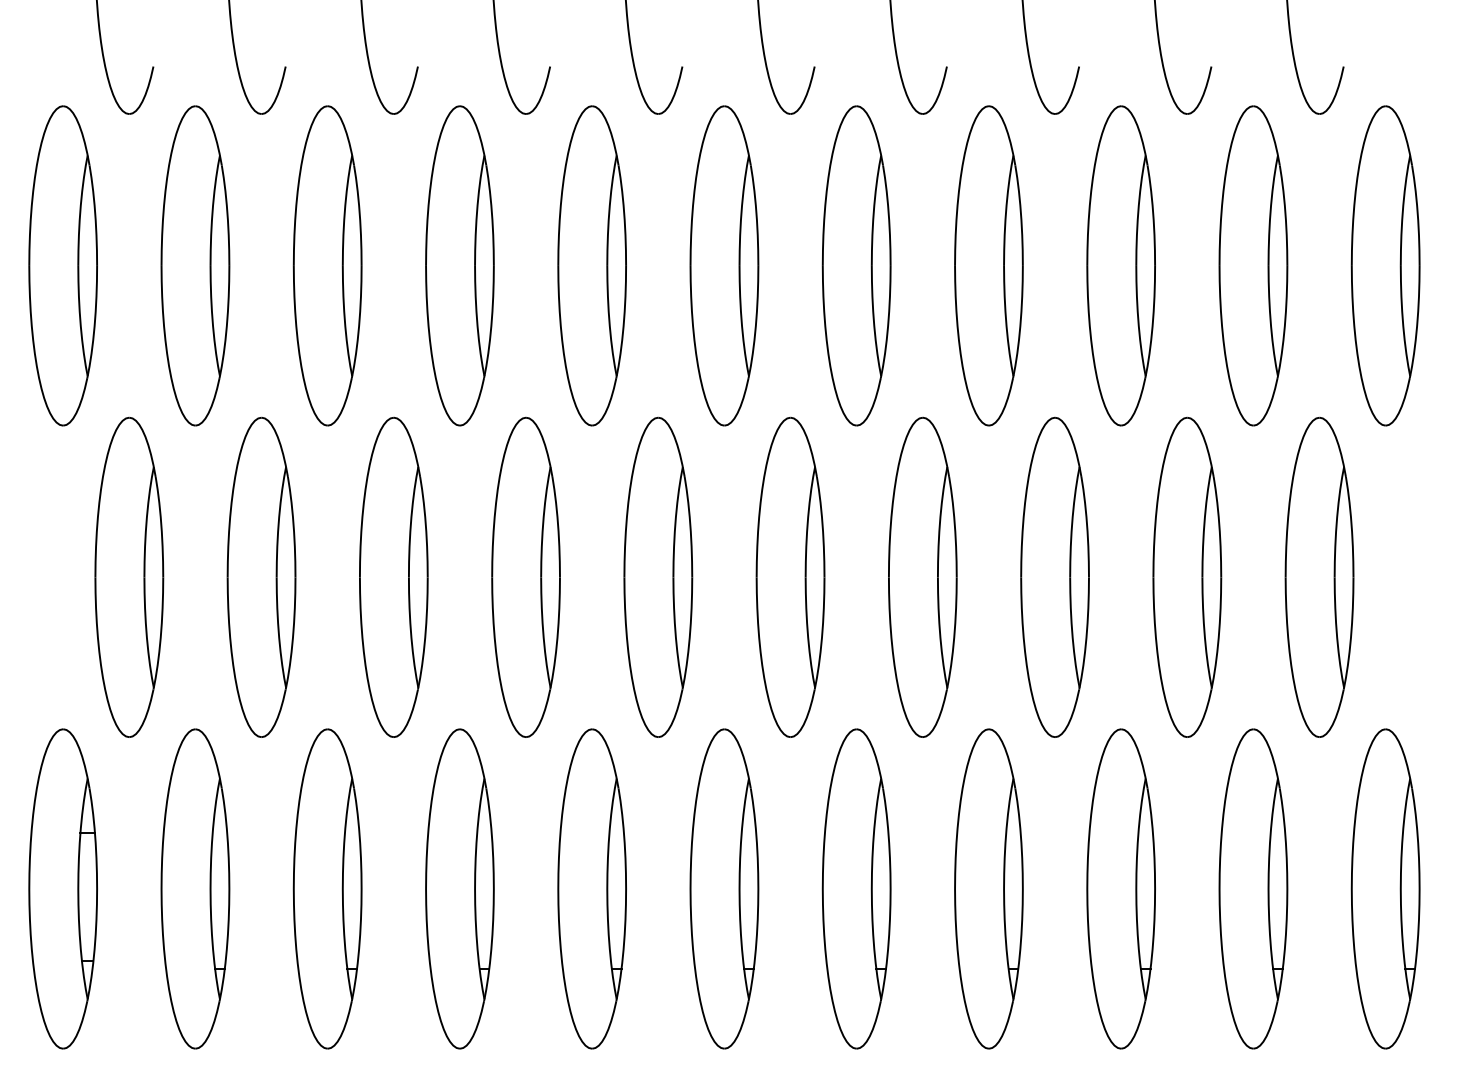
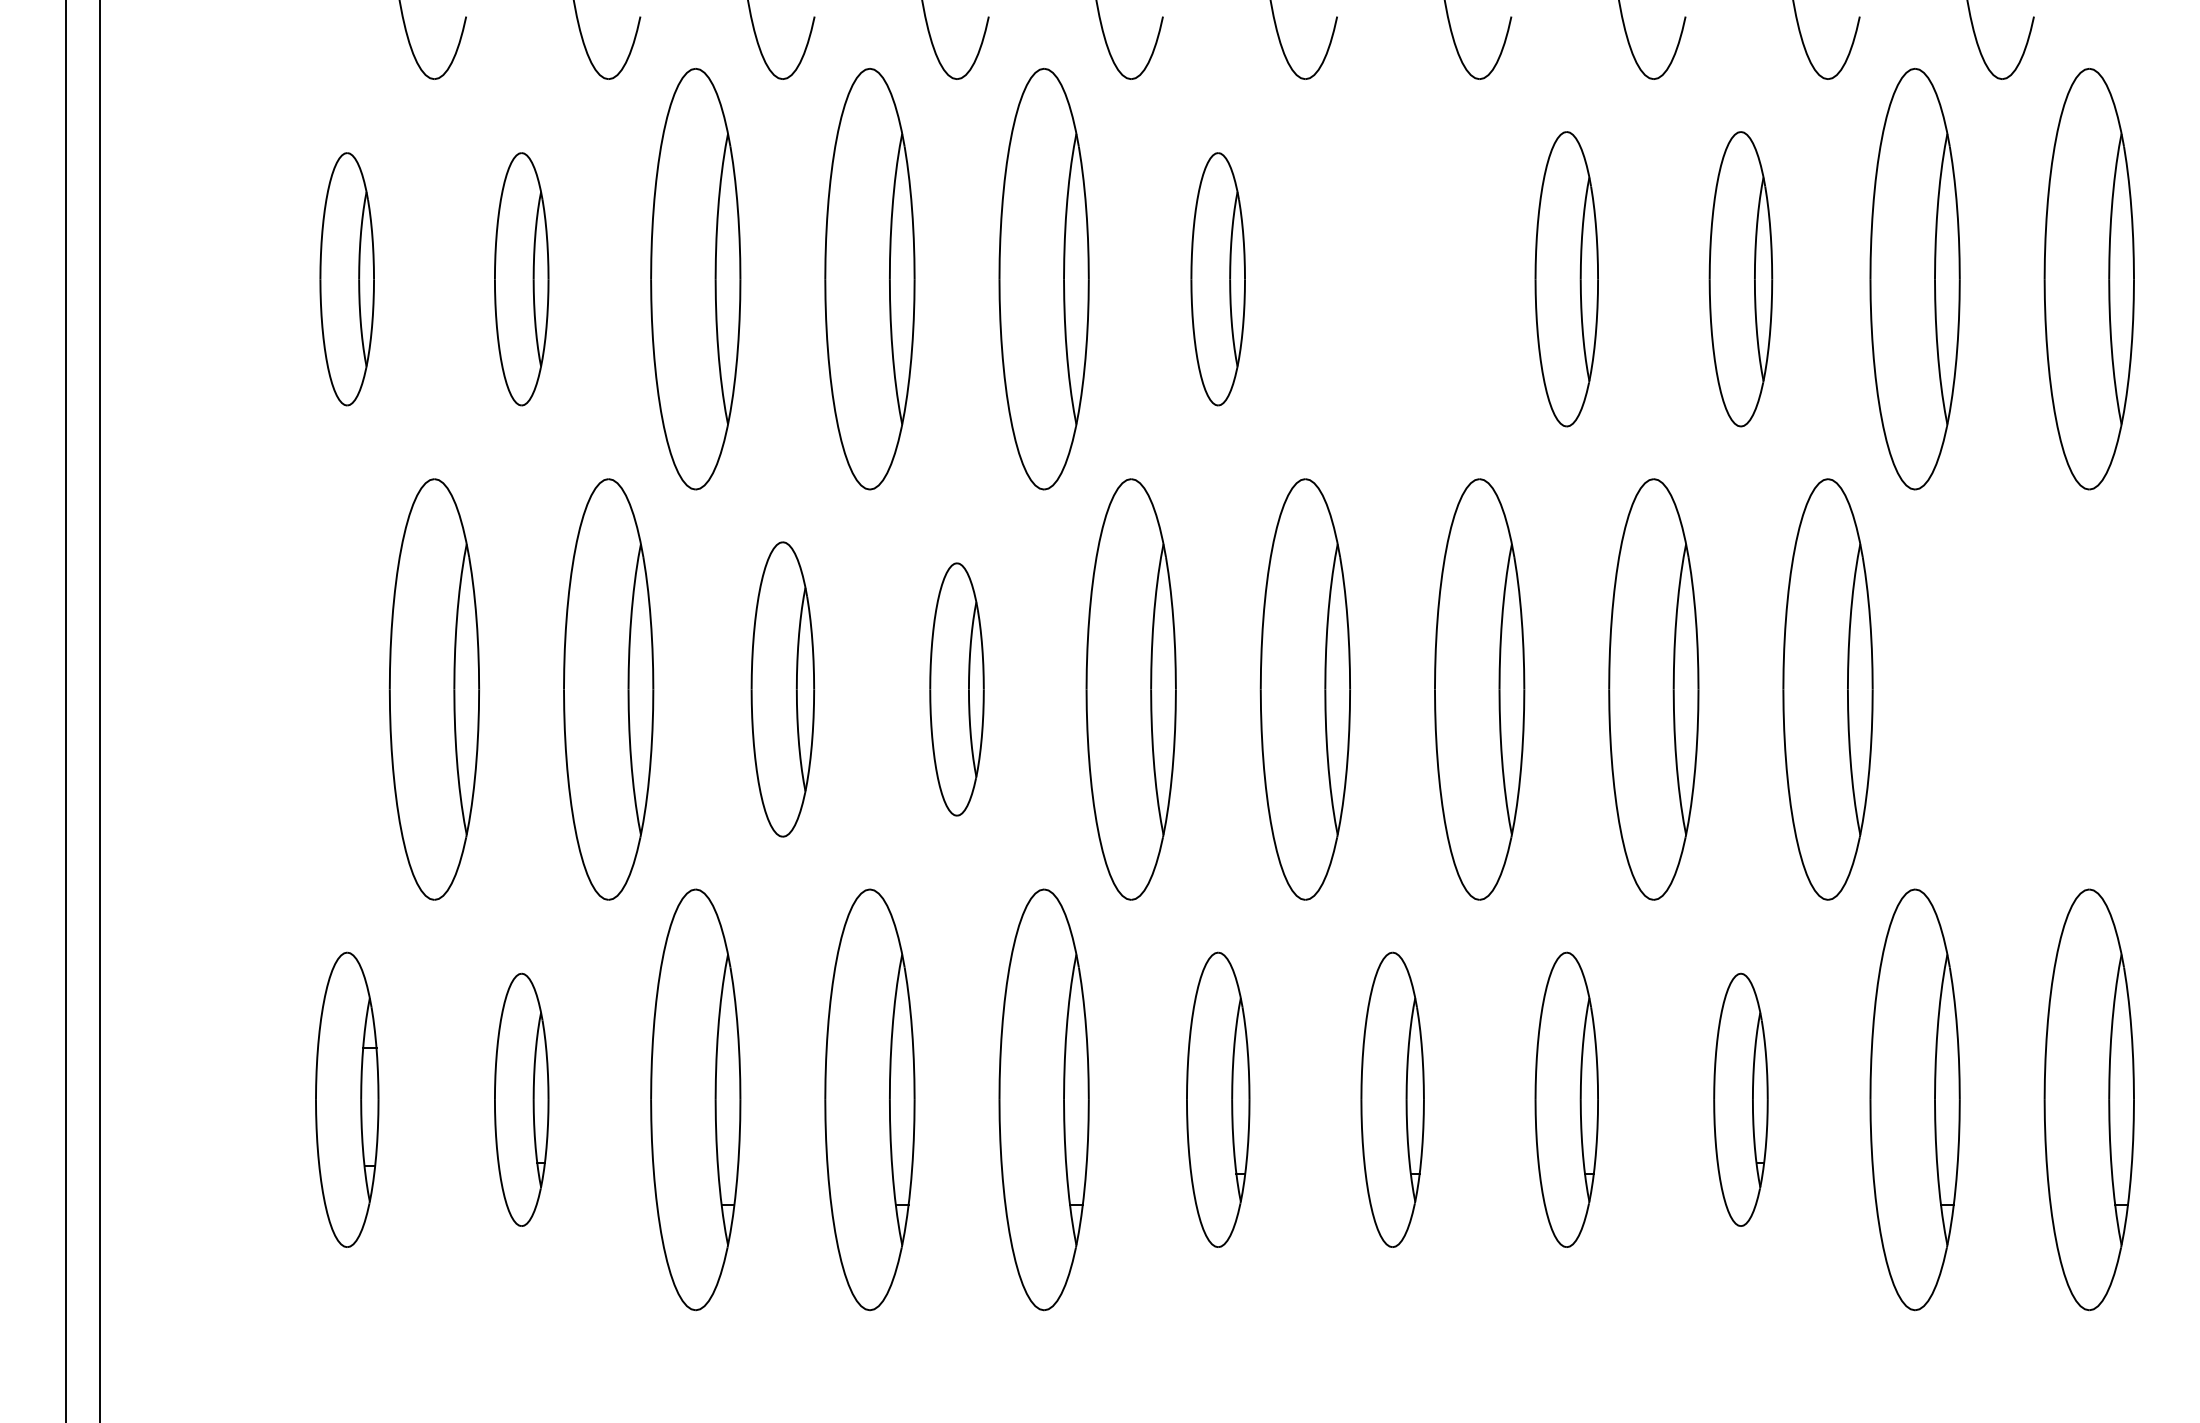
part: (62, 266) -> (346, 279), size x0.6
part: (195, 266) -> (521, 279), size x0.6
part: (723, 266) -> (1217, 279), size x0.6
part: (856, 266) -> (1392, 279), removed
part: (988, 266) -> (1566, 279), size x0.7
part: (1120, 266) -> (1740, 279), size x0.7
part: (393, 577) -> (782, 689), size x0.7
part: (525, 577) -> (956, 689), size x0.6
part: (1319, 577) -> (2001, 689), removed
part: (62, 888) -> (346, 1099), size x0.7
part: (195, 888) -> (521, 1099), size x0.6
part: (723, 888) -> (1217, 1099), size x0.7
part: (856, 888) -> (1392, 1099), size x0.7
part: (988, 888) -> (1566, 1099), size x0.7
part: (1120, 888) -> (1740, 1099), size x0.6

